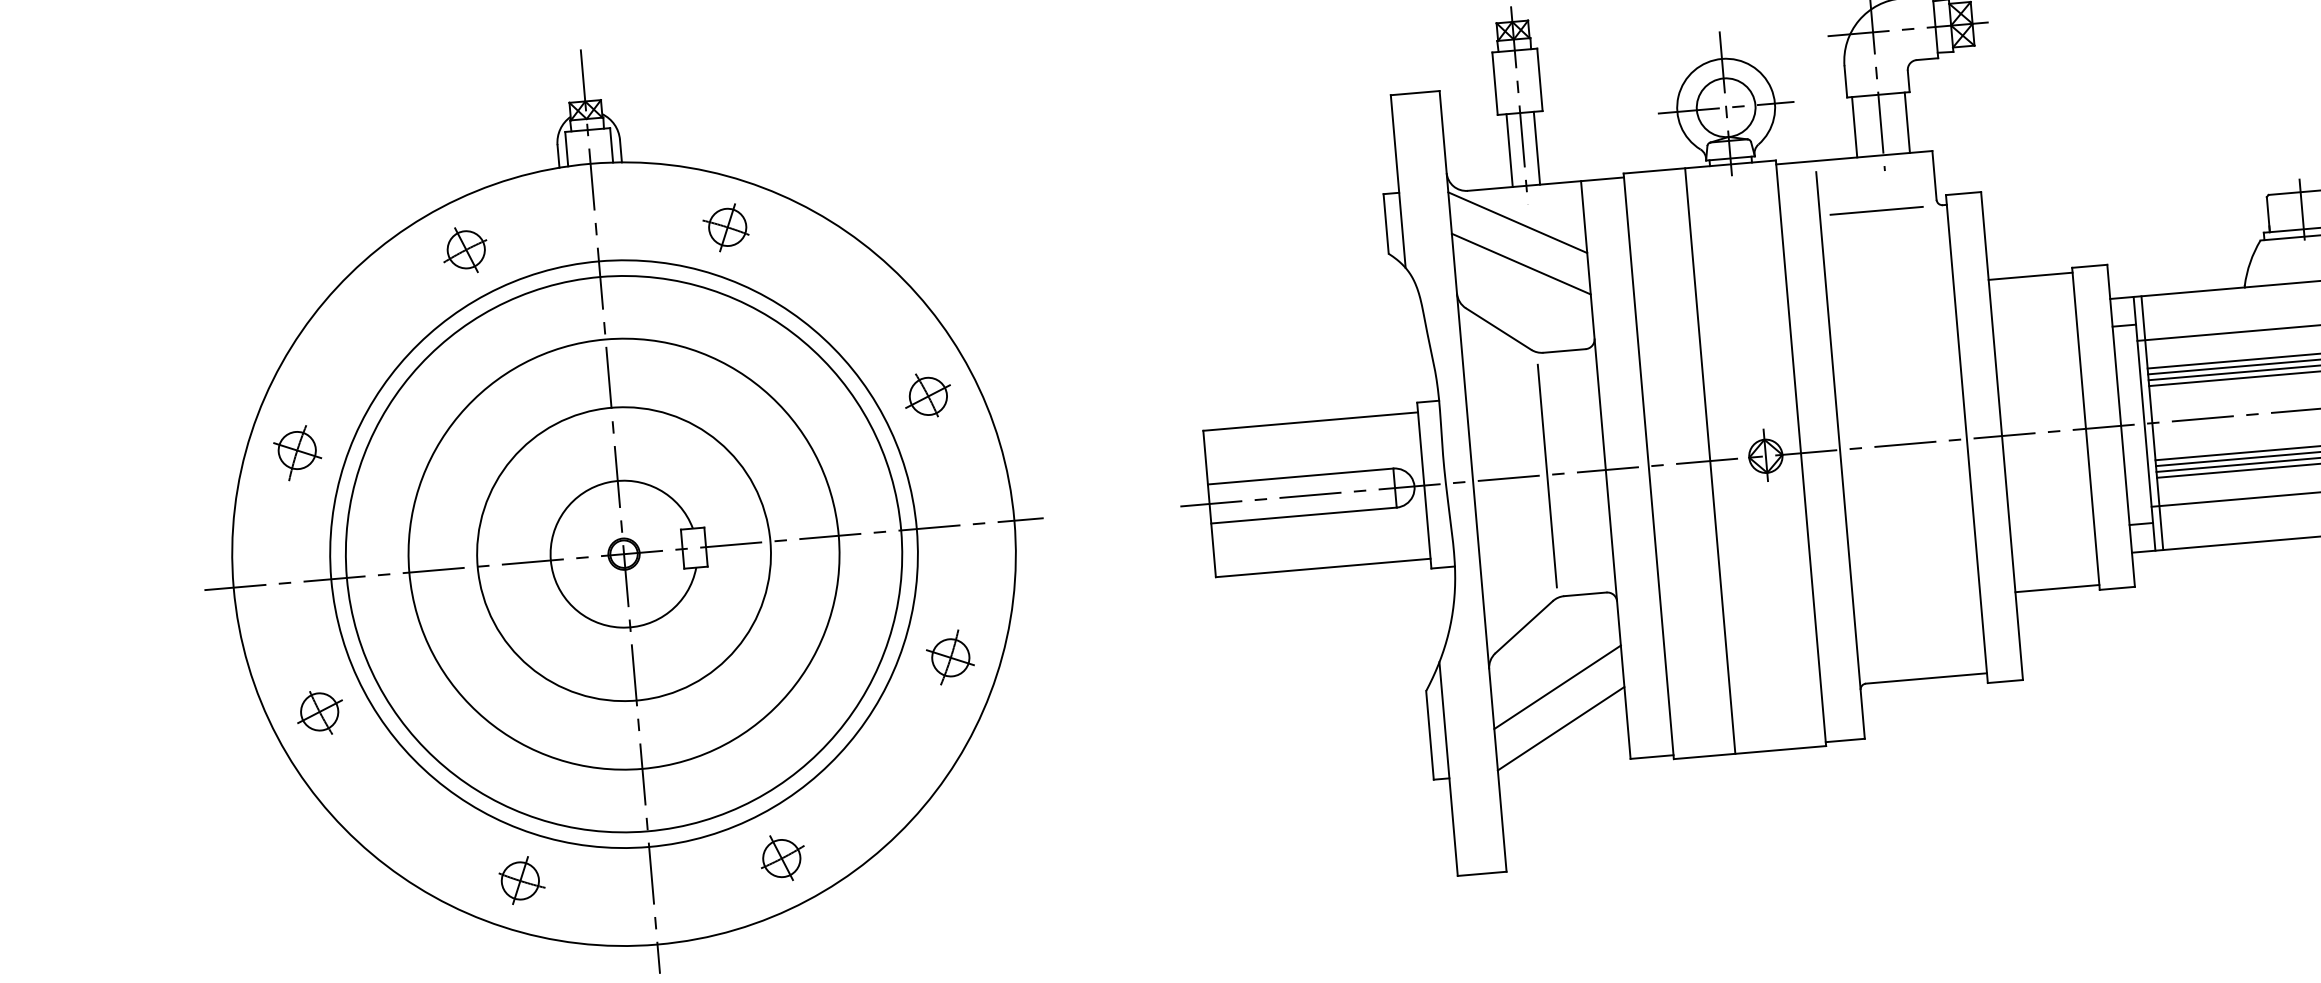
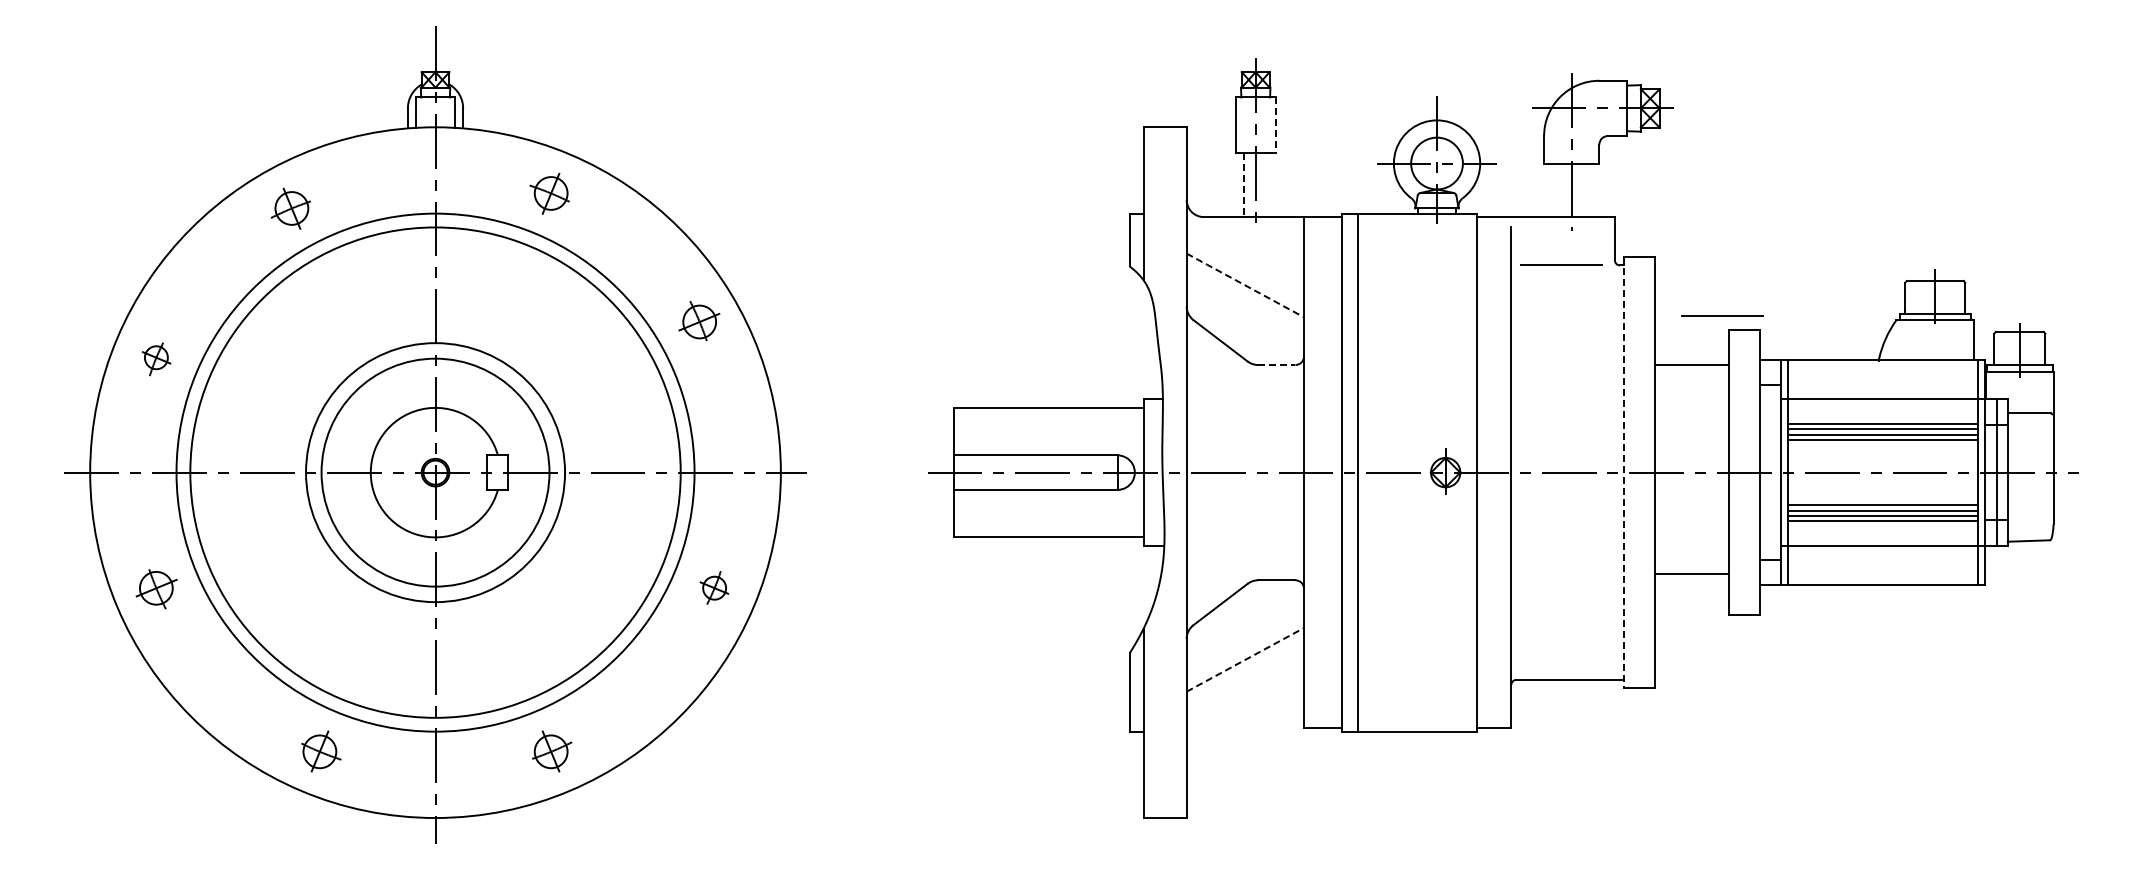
line: (1539, 80) -> (1275, 125), solid -> dashed
line: (1907, 122) -> (1595, 190), removed
line: (1854, 127) -> (1548, 190), removed
line: (1536, 147) -> (1267, 184), removed
line: (1509, 151) -> (1243, 185), solid -> dashed
line: (1517, 222) -> (1245, 248), removed
part: (464, 249) -> (290, 208), moved
line: (2063, 251) -> (1722, 315), added
line: (1521, 264) -> (1245, 285), solid -> dashed
line: (2030, 276) -> (1691, 364), moved
line: (1564, 351) -> (1276, 365), solid -> dashed
part: (928, 394) -> (699, 320), moved
line: (1966, 438) -> (1623, 472), solid -> dashed
part: (297, 453) -> (156, 359), size x0.7
line: (1710, 460) -> (1358, 472), moved
line: (1547, 475) -> (1252, 473), removed
circle: (624, 554) -> (435, 472), size x0.6
line: (2057, 588) -> (1691, 573), moved
part: (950, 656) -> (714, 587), size x0.7
line: (1557, 686) -> (1245, 659), solid -> dashed
line: (1561, 728) -> (1245, 696), removed

